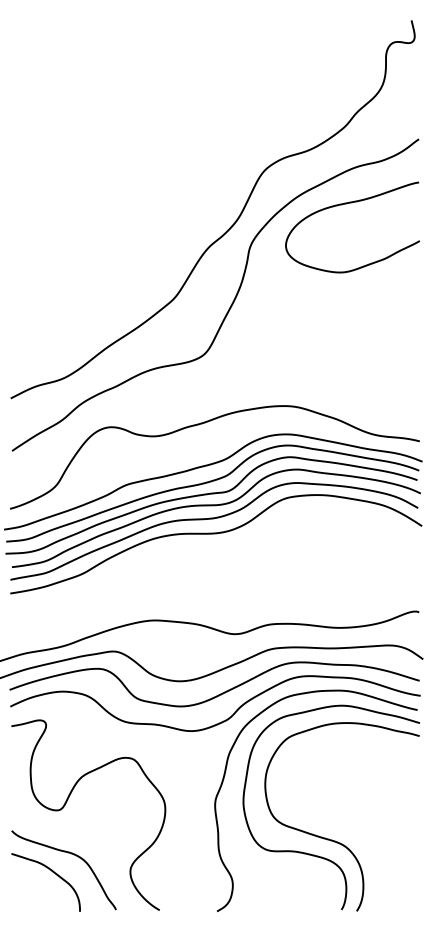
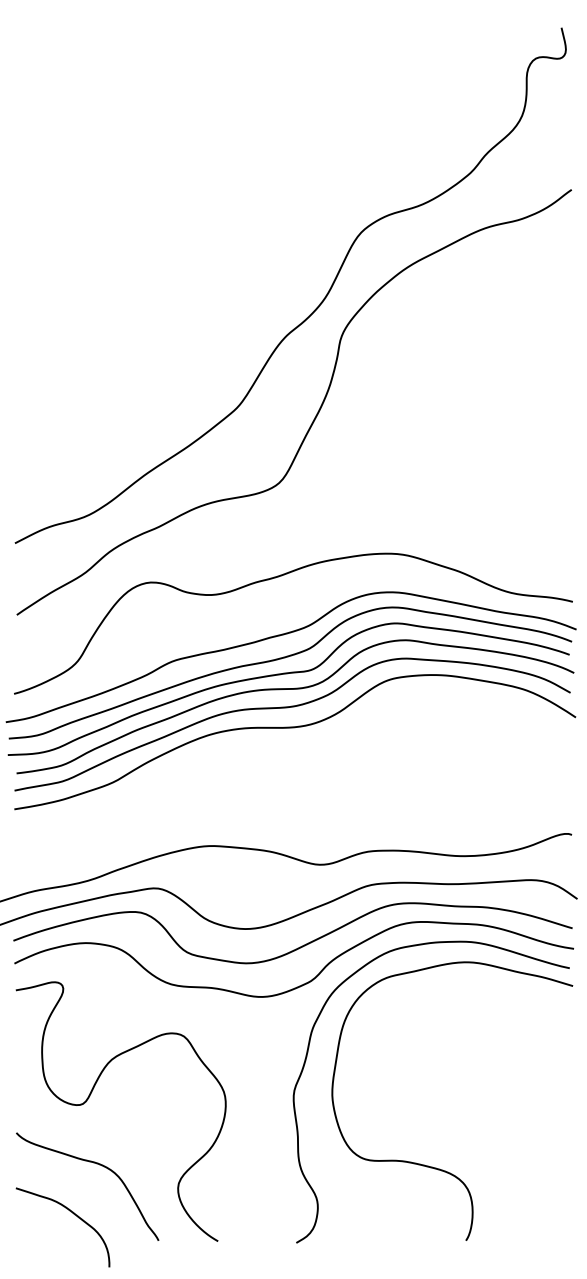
curve: (346, 204) -> (472, 278), removed
curve: (333, 840) -> (454, 1145), removed
curve: (54, 873) -> (74, 1215), moved

